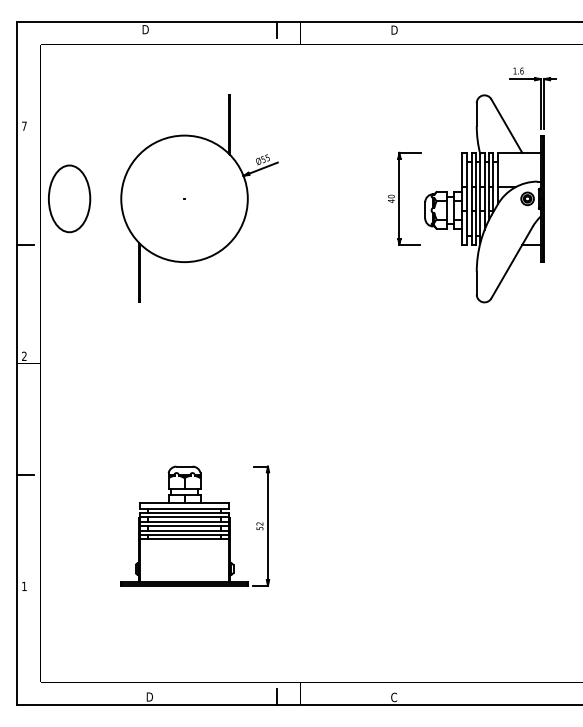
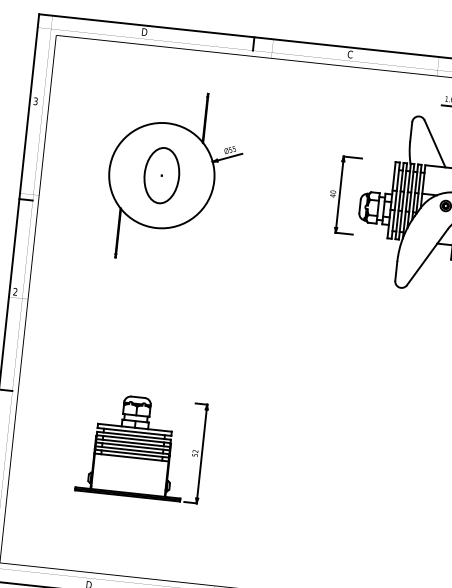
text: (394, 29) -> (350, 54), D -> C
text: (24, 125) -> (35, 100), 7 -> 3
part: (69, 198) -> (161, 175), moved

